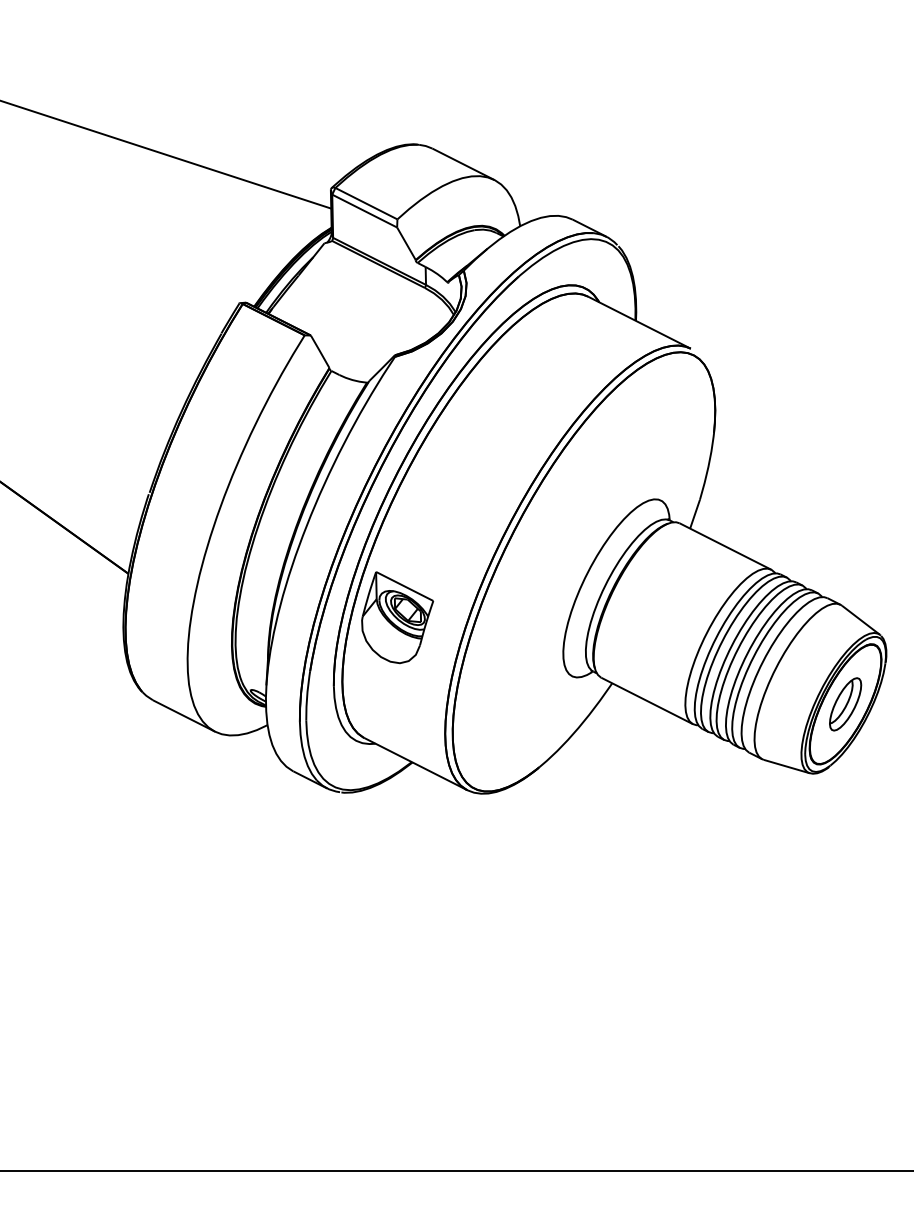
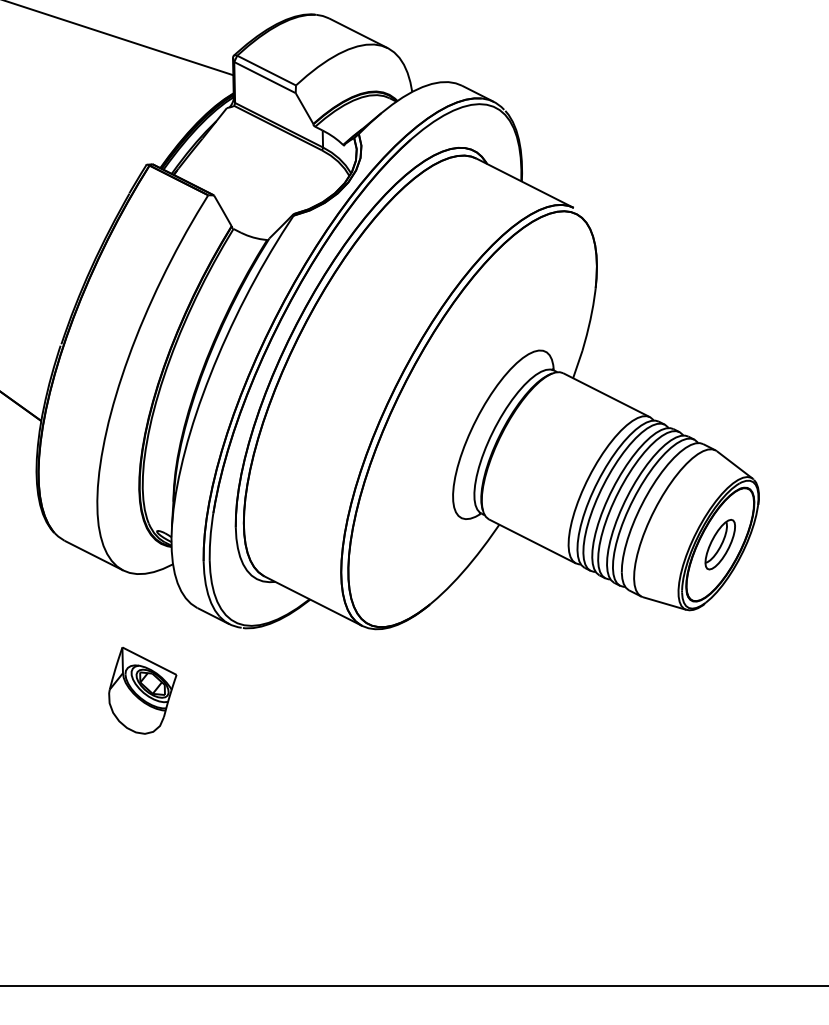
part: (397, 617) -> (142, 690), moved

